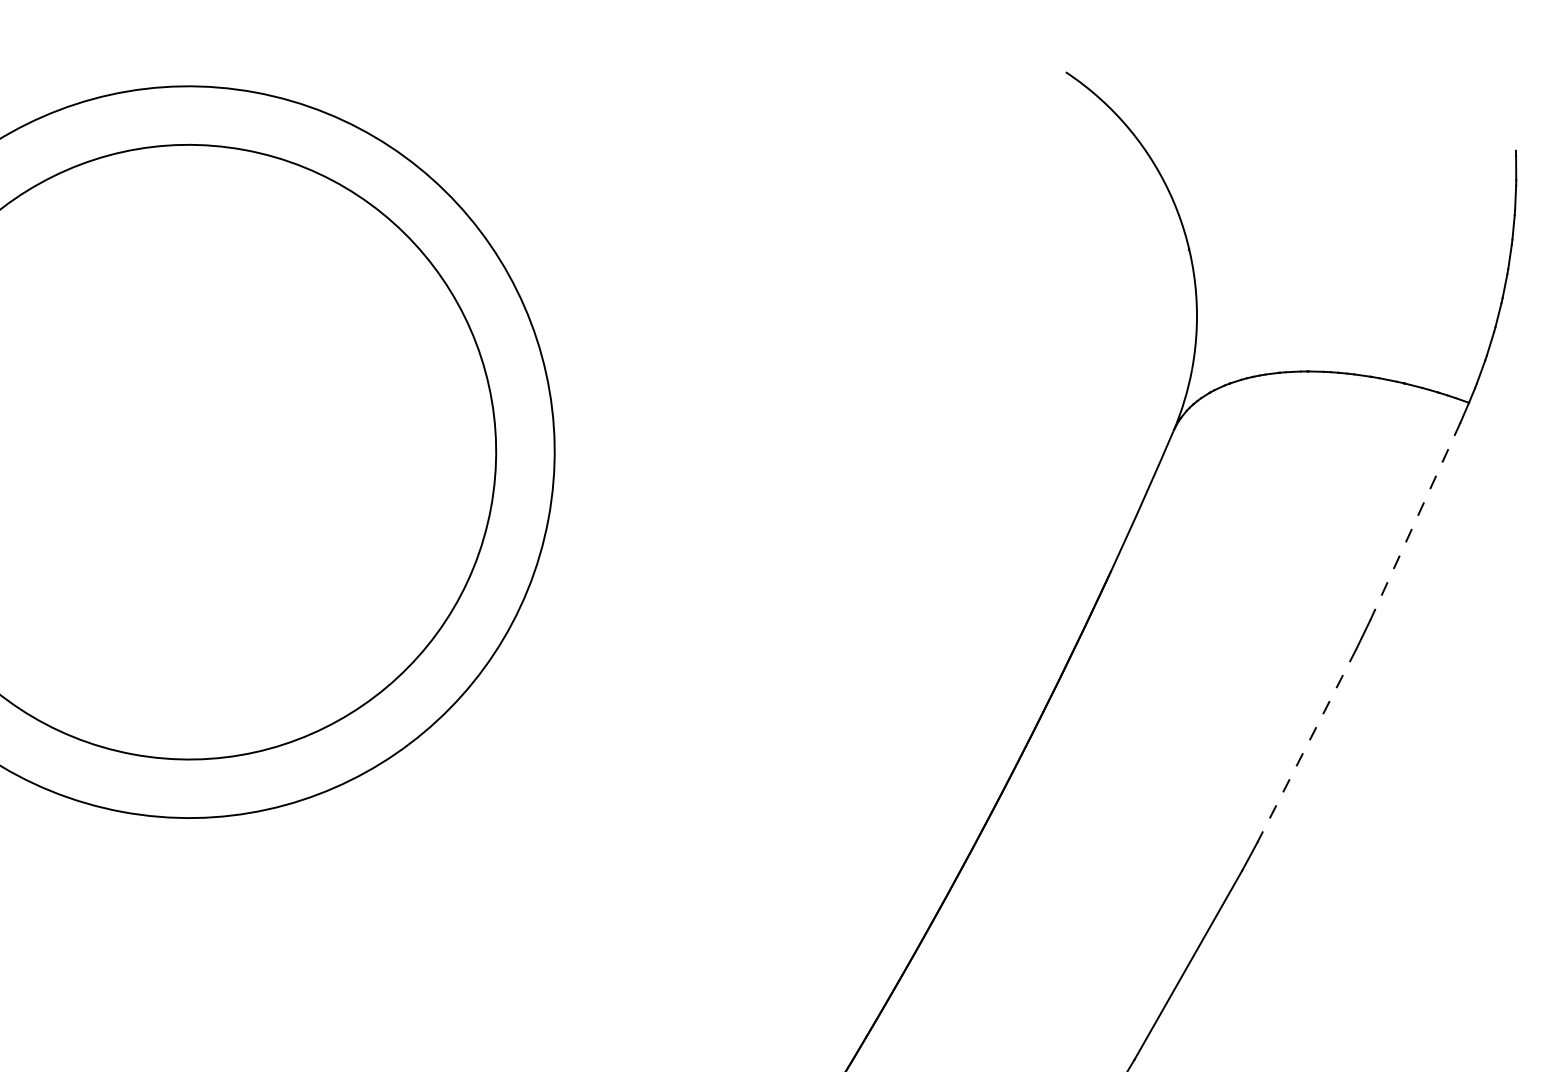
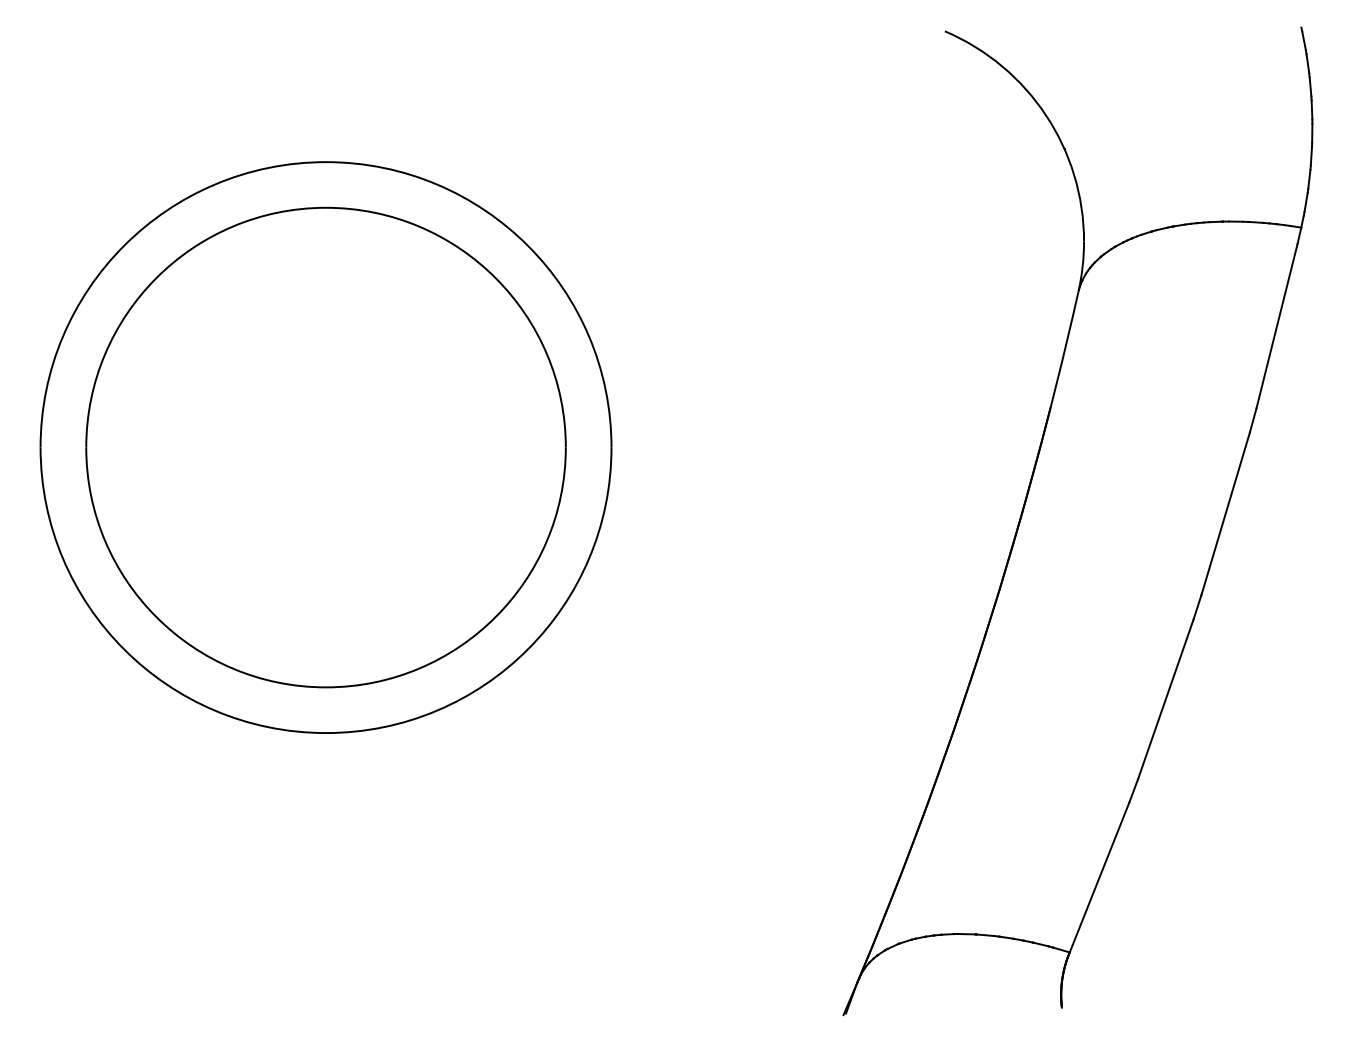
line: (1415, 521) -> (1277, 326), dashed -> solid
line: (1306, 745) -> (1225, 513), dashed -> solid

